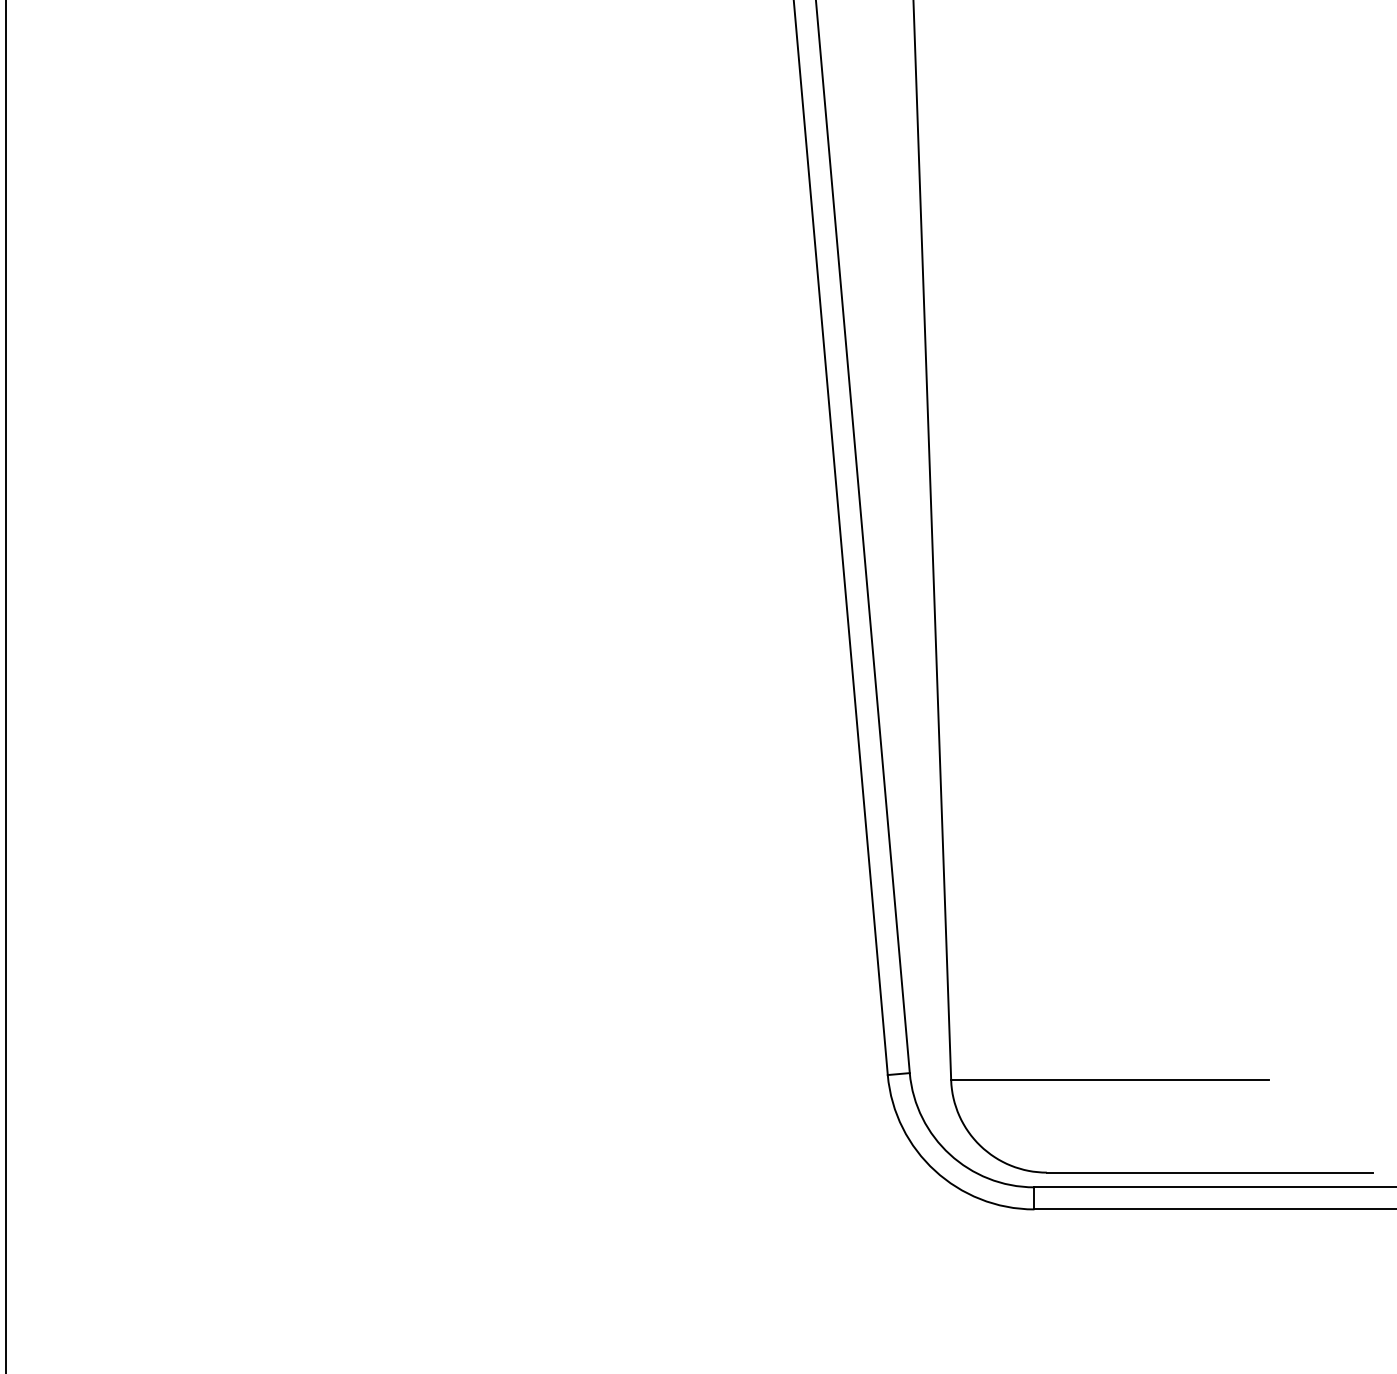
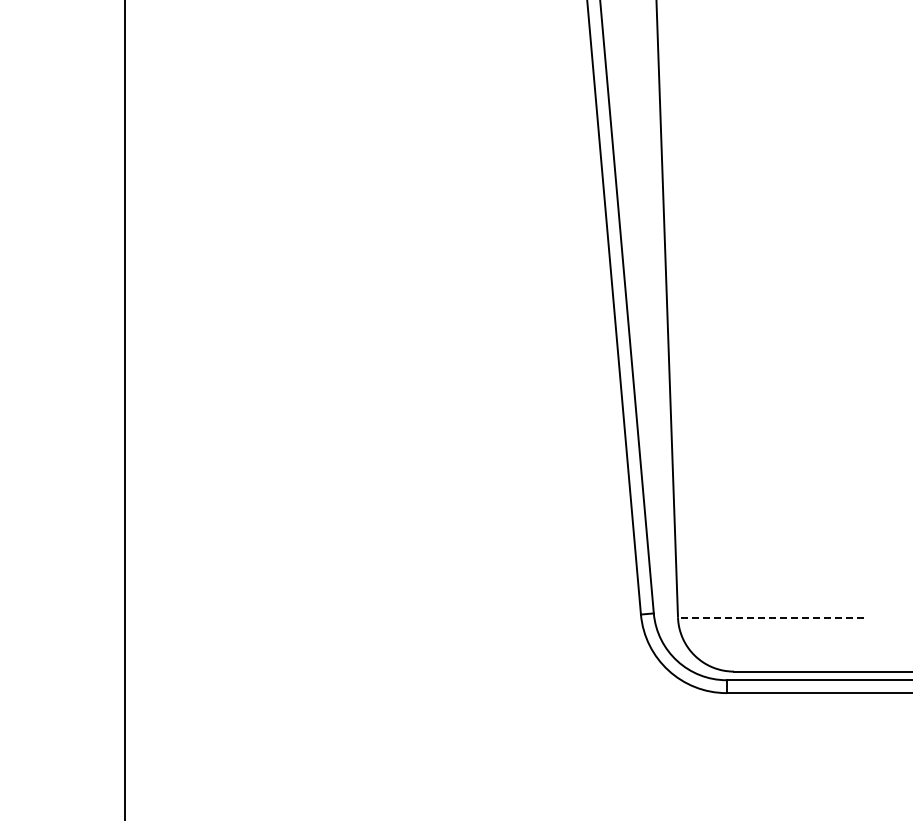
line: (1109, 1080) -> (770, 617), solid -> dashed

